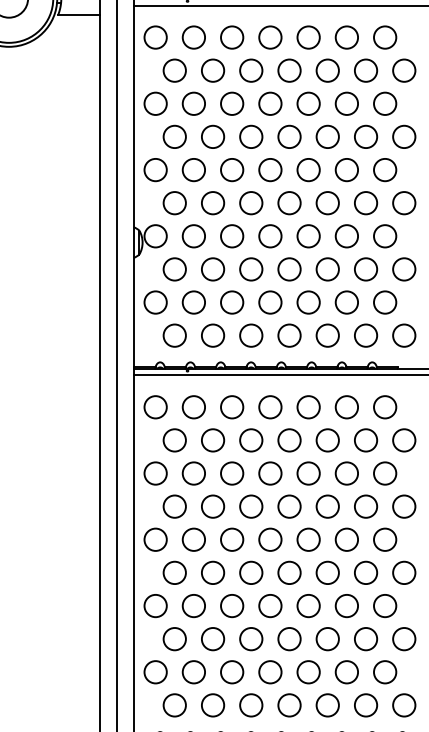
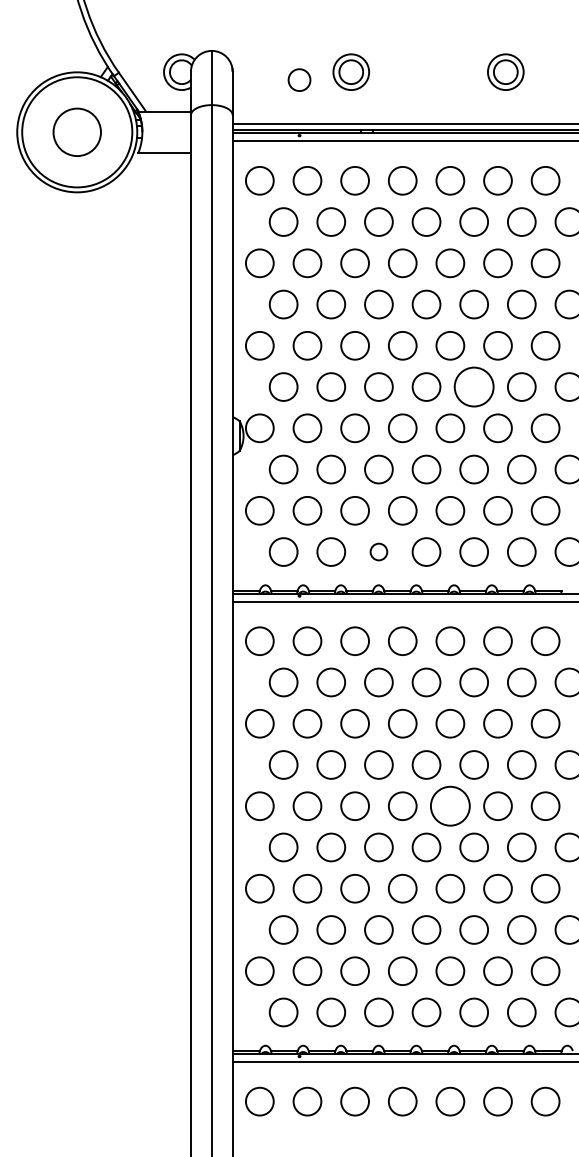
circle: (328, 202) -> (474, 386), size x1.4
circle: (250, 335) -> (378, 551), size x0.6
circle: (308, 539) -> (450, 806), size x1.4

